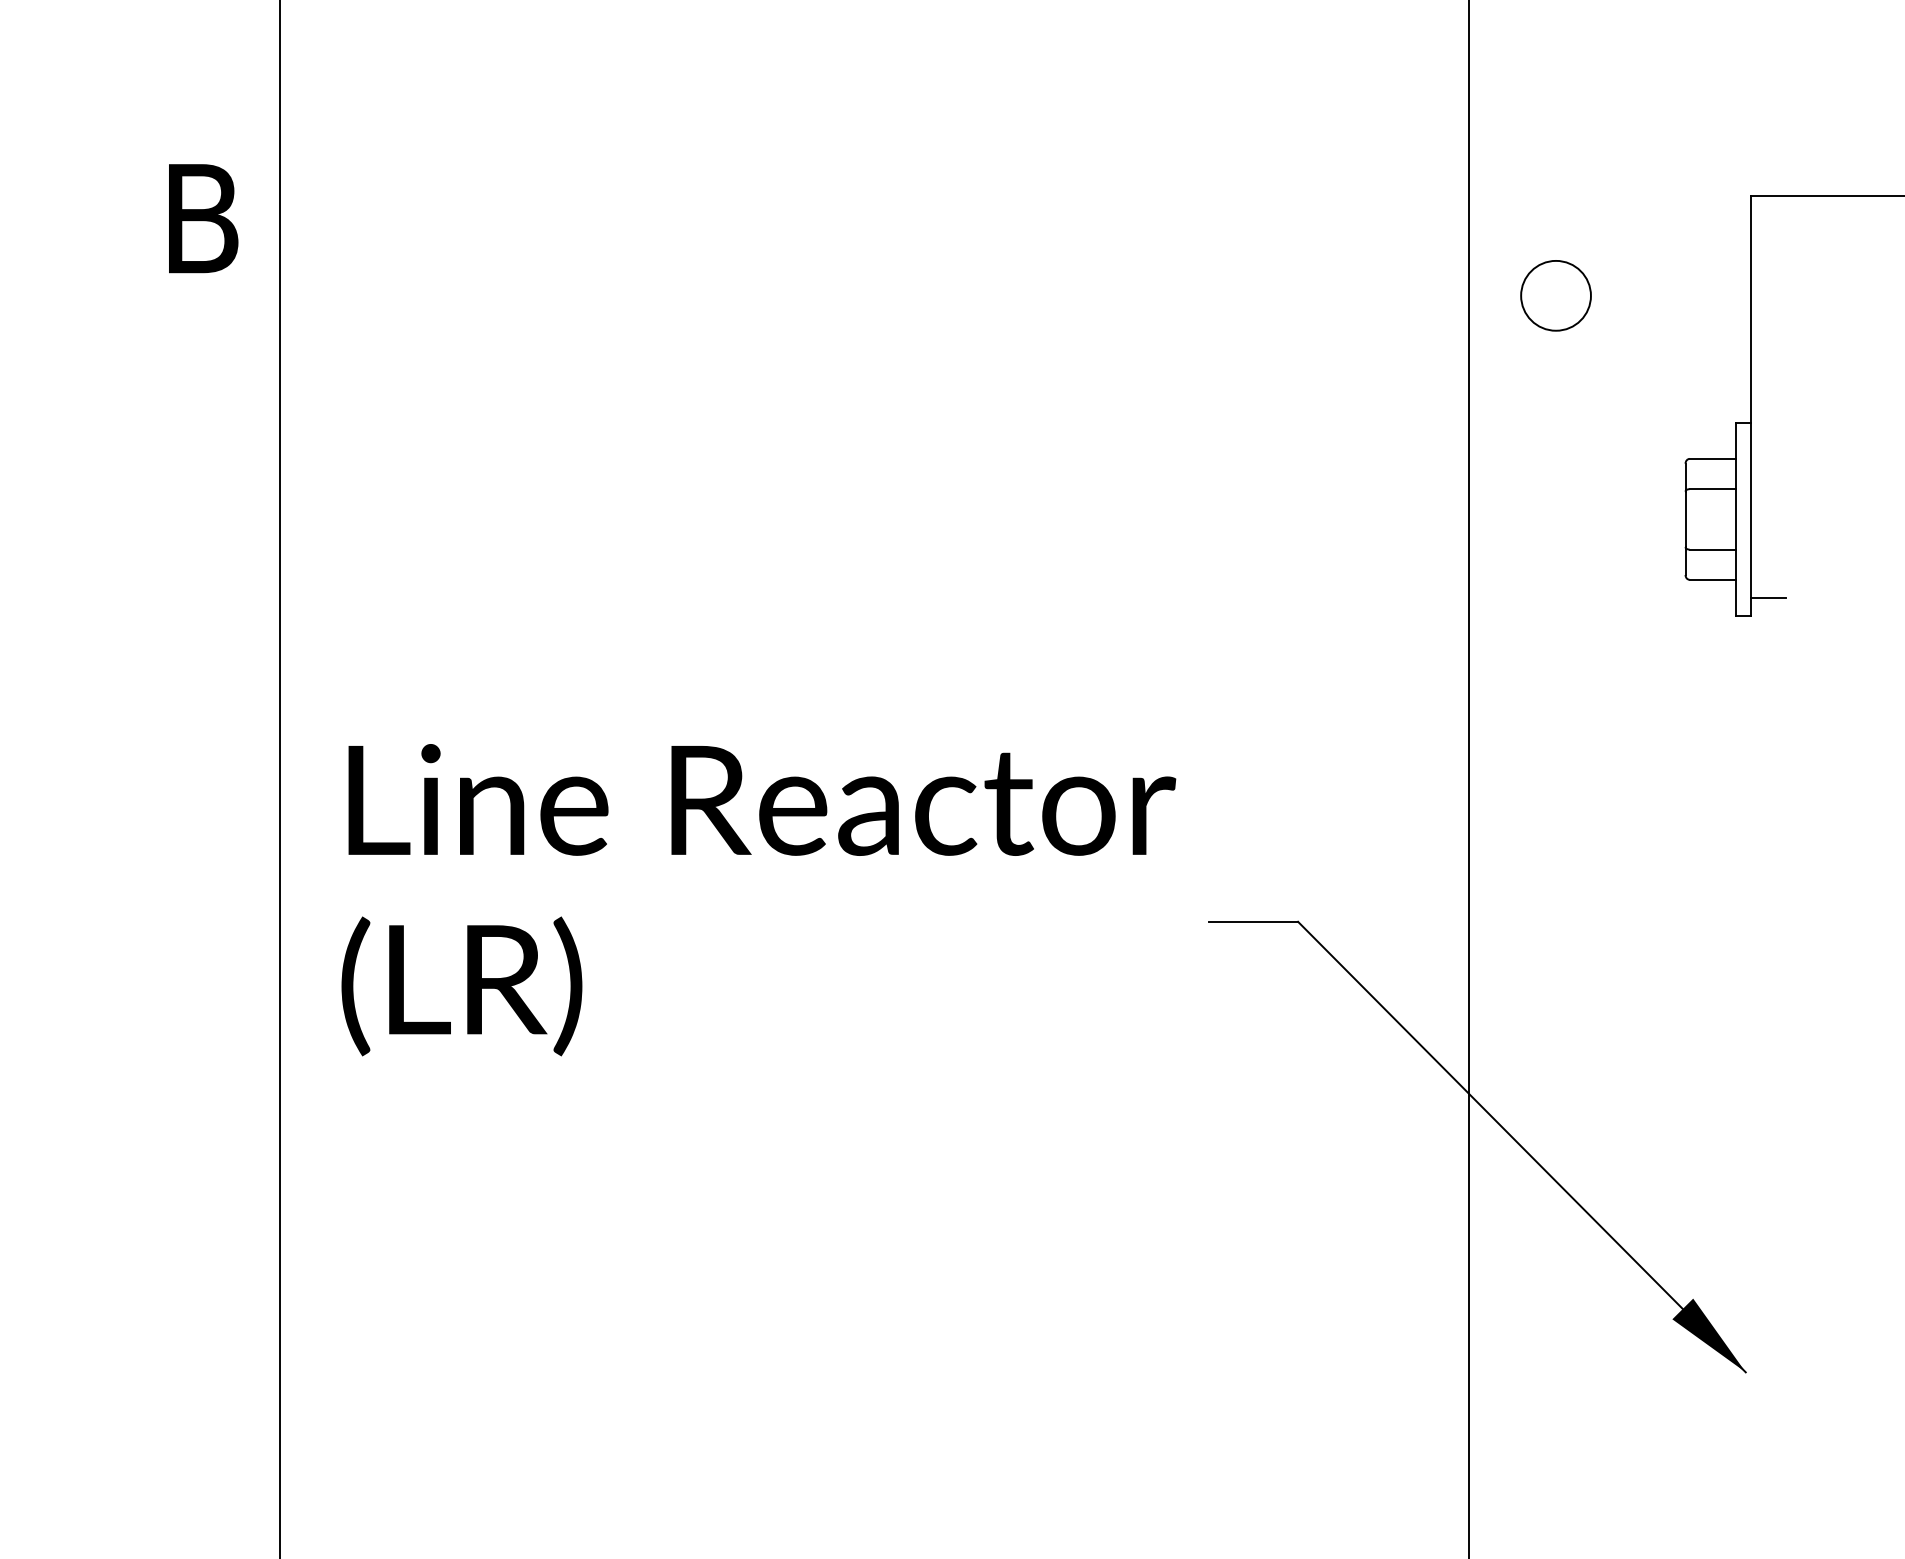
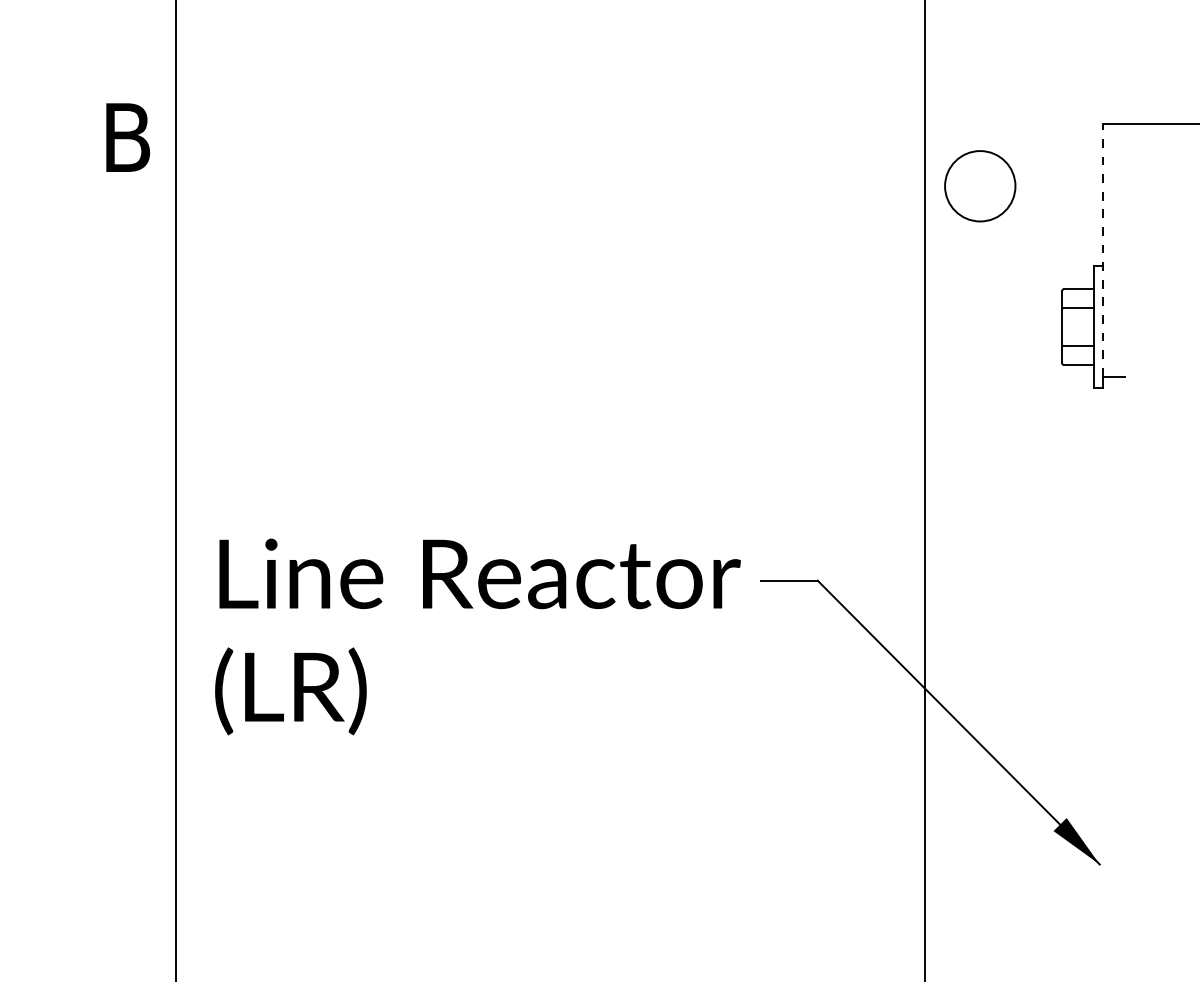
circle: (1556, 296) -> (980, 186), size x1.6
line: (1751, 397) -> (1103, 250), solid -> dashed
text: (758, 899) -> (477, 636), moved

